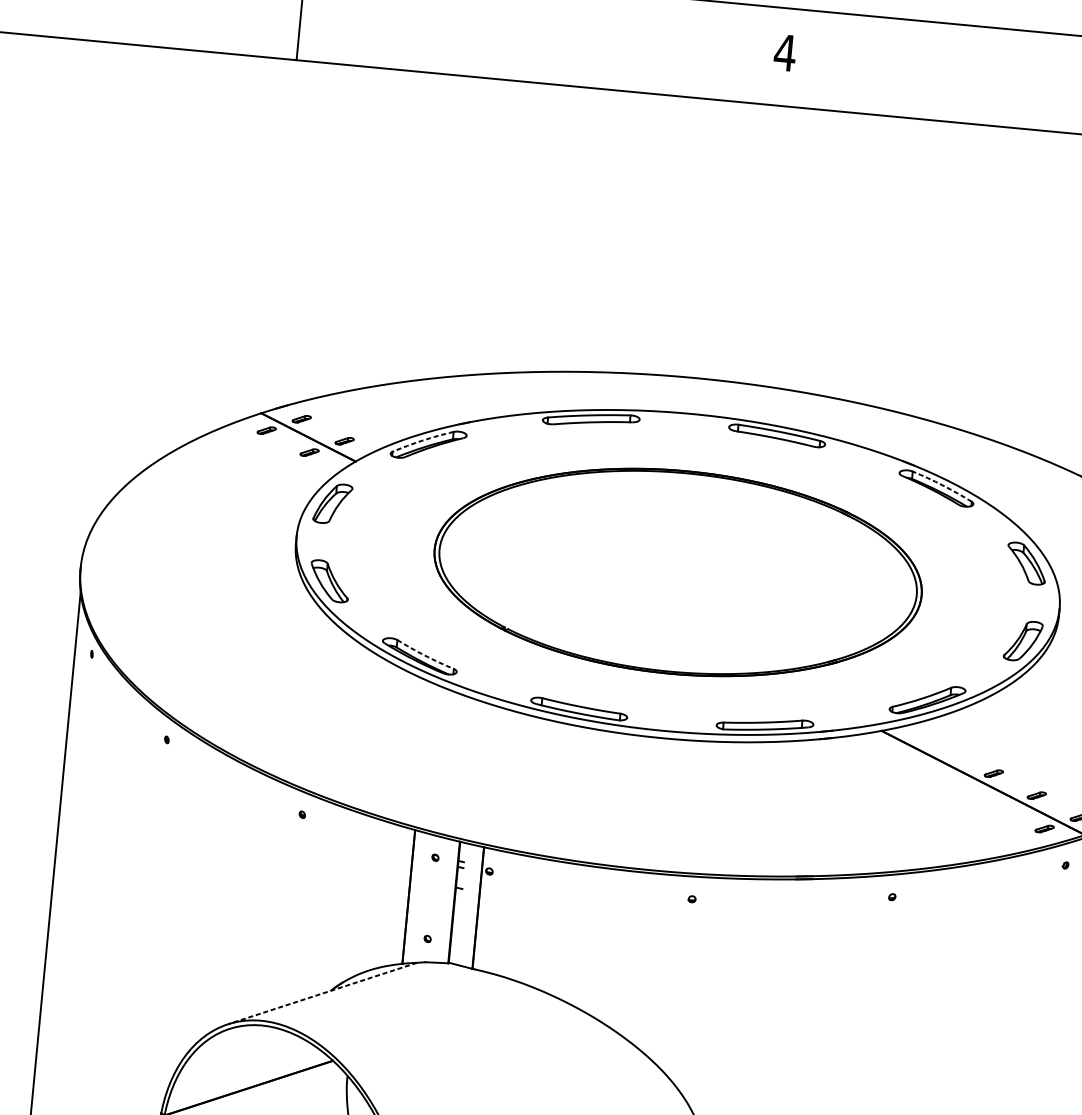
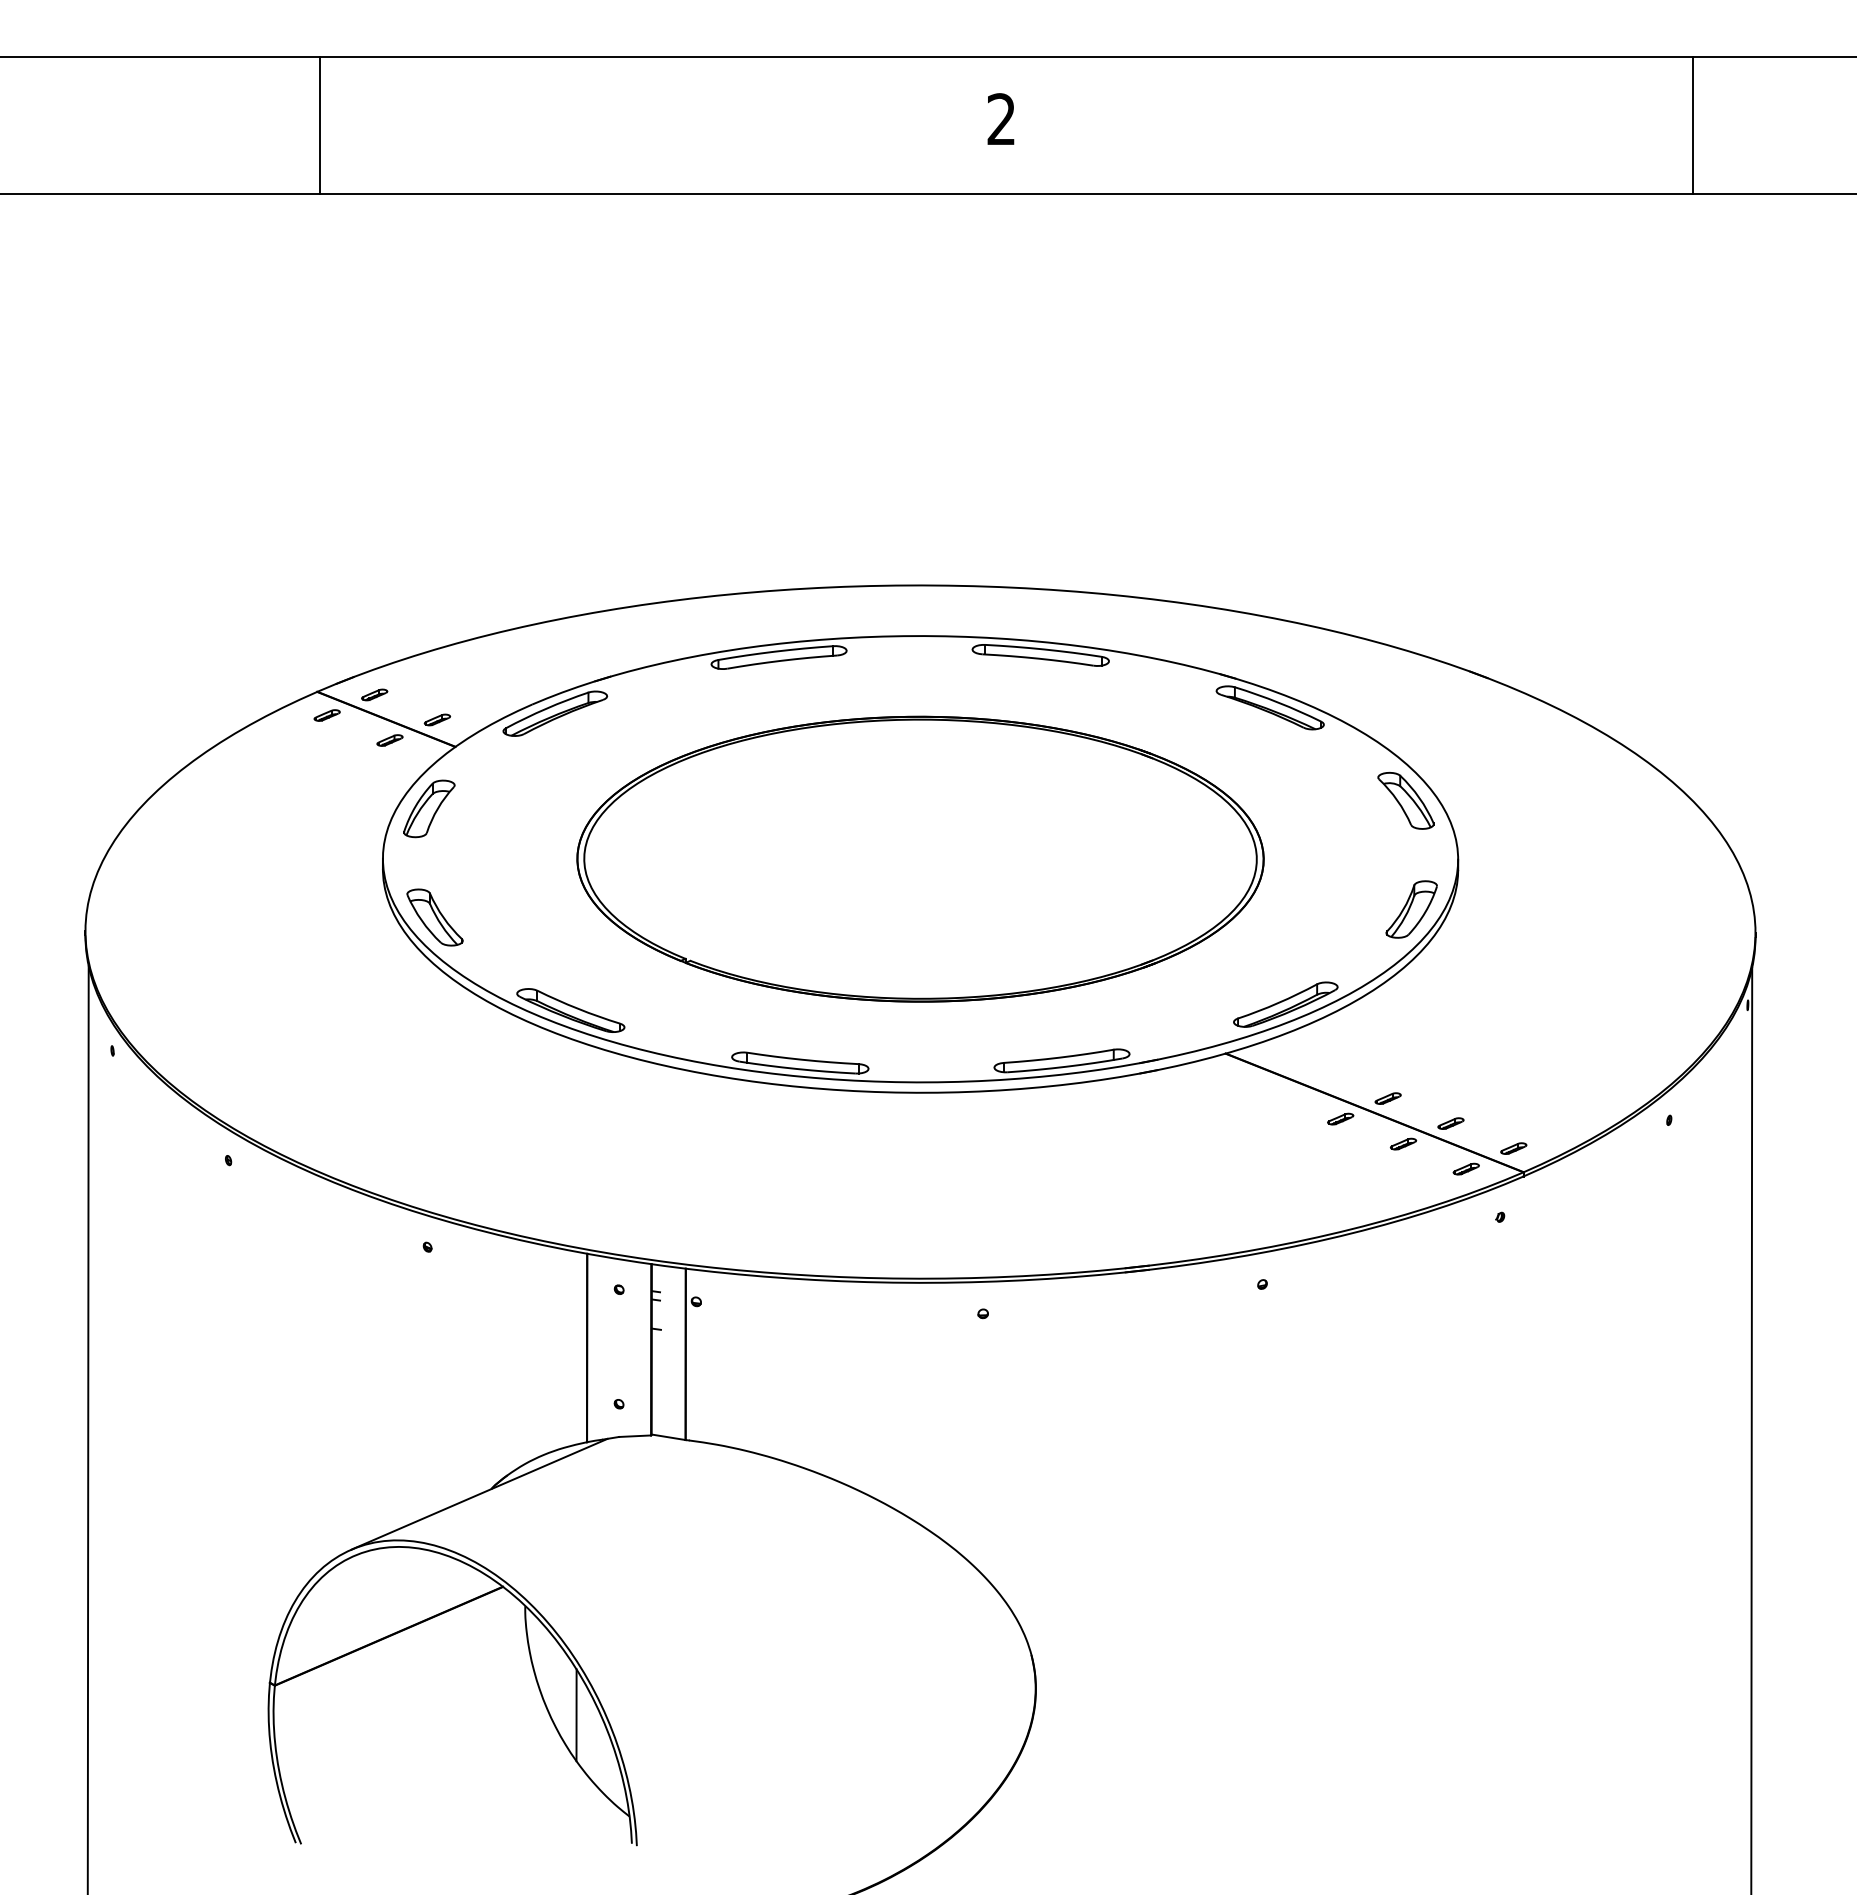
text: (785, 52) -> (1001, 118), 4 -> 2
arc: (422, 440) -> (546, 708), dashed -> solid
arc: (942, 485) -> (1278, 702), dashed -> solid
arc: (425, 655) -> (578, 1008), dashed -> solid
part: (958, 784) -> (1340, 1118), added
part: (1001, 806) -> (1403, 1143), added
line: (322, 993) -> (479, 1494), dashed -> solid

